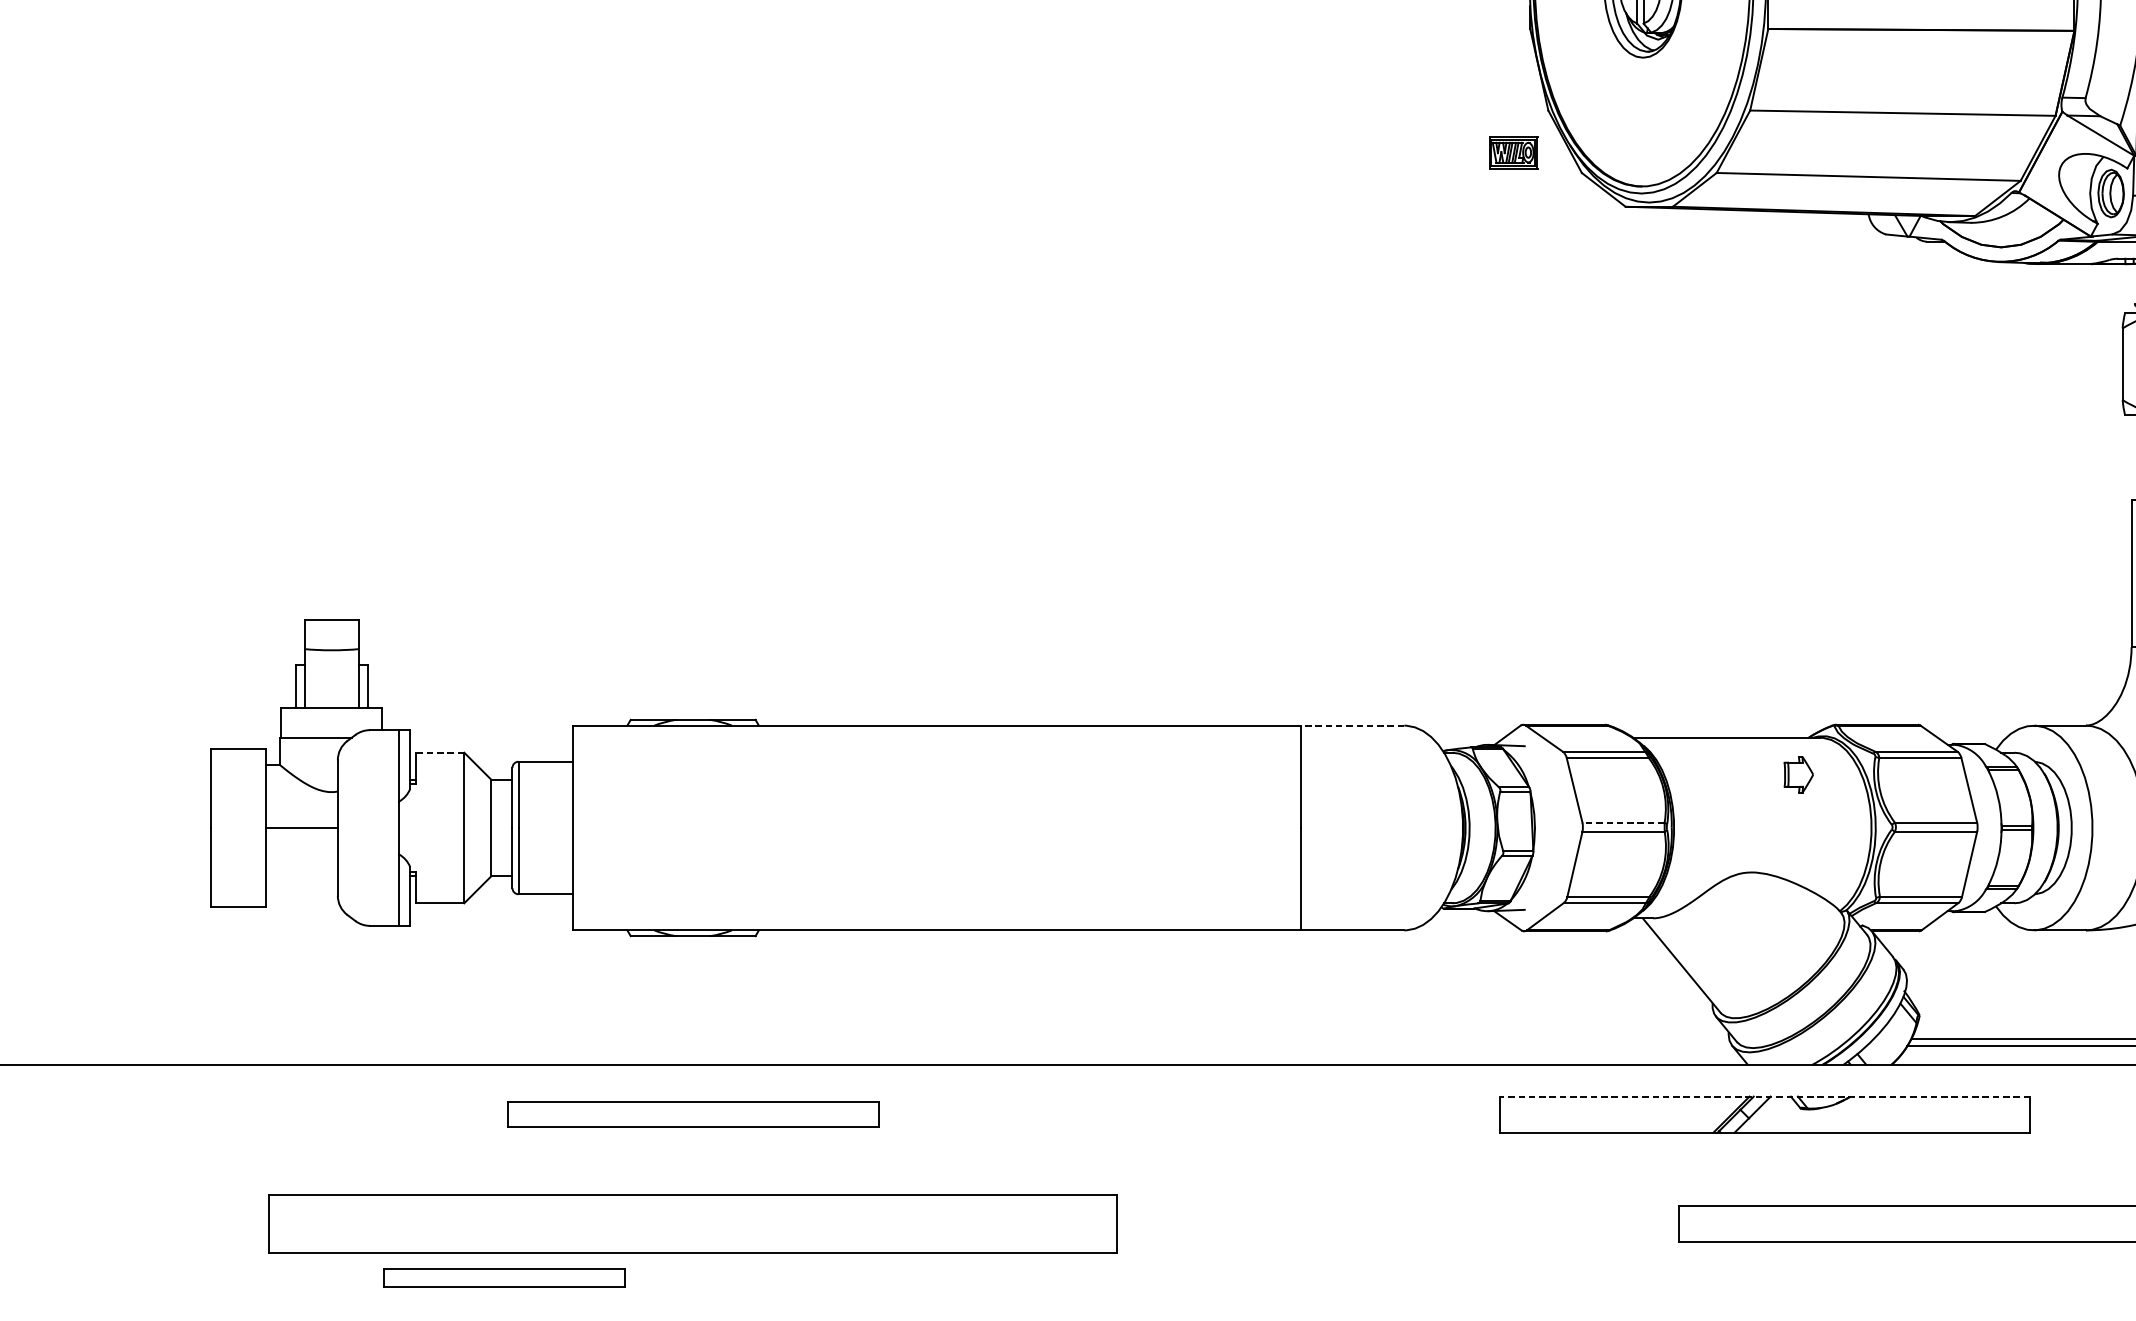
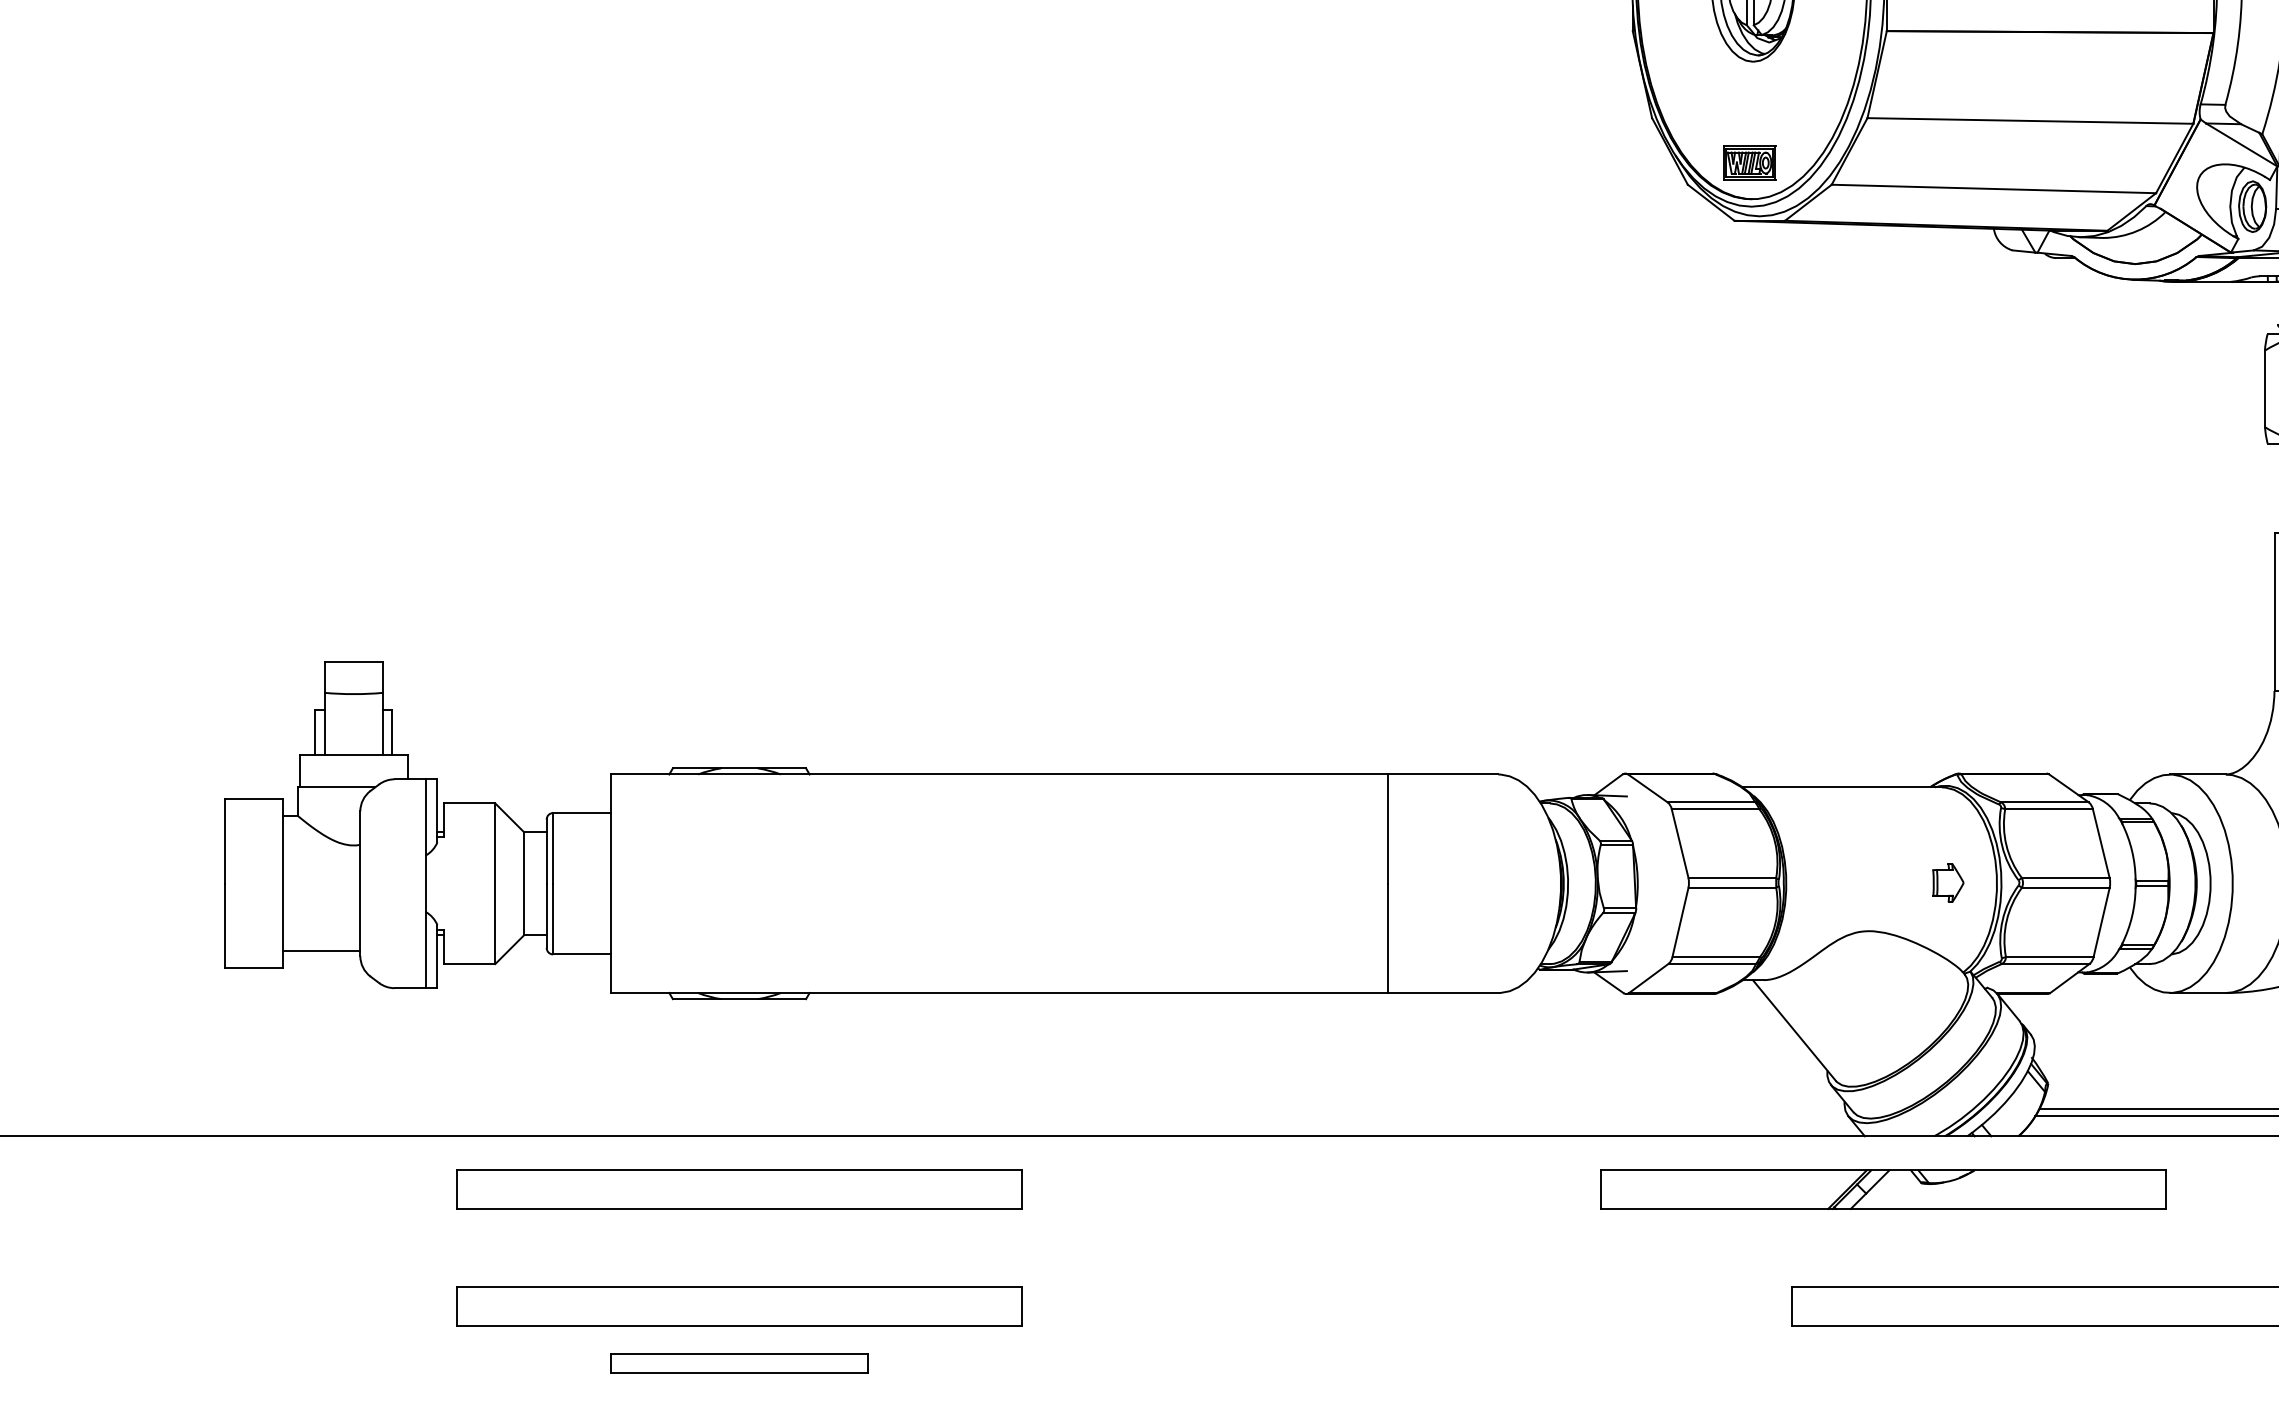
part: (1513, 152) -> (1749, 162), moved
line: (1351, 725) -> (1442, 774), dashed -> solid
line: (440, 752) -> (469, 803), dashed -> solid
part: (1798, 774) -> (1948, 882), moved
line: (1623, 822) -> (1732, 877), dashed -> solid
line: (301, 828) -> (321, 951), moved
line: (1765, 1096) -> (1883, 1170), dashed -> solid
part: (693, 1114) -> (739, 1189), size x1.43
part: (693, 1224) -> (739, 1306), size x0.62
part: (504, 1277) -> (739, 1363), moved

